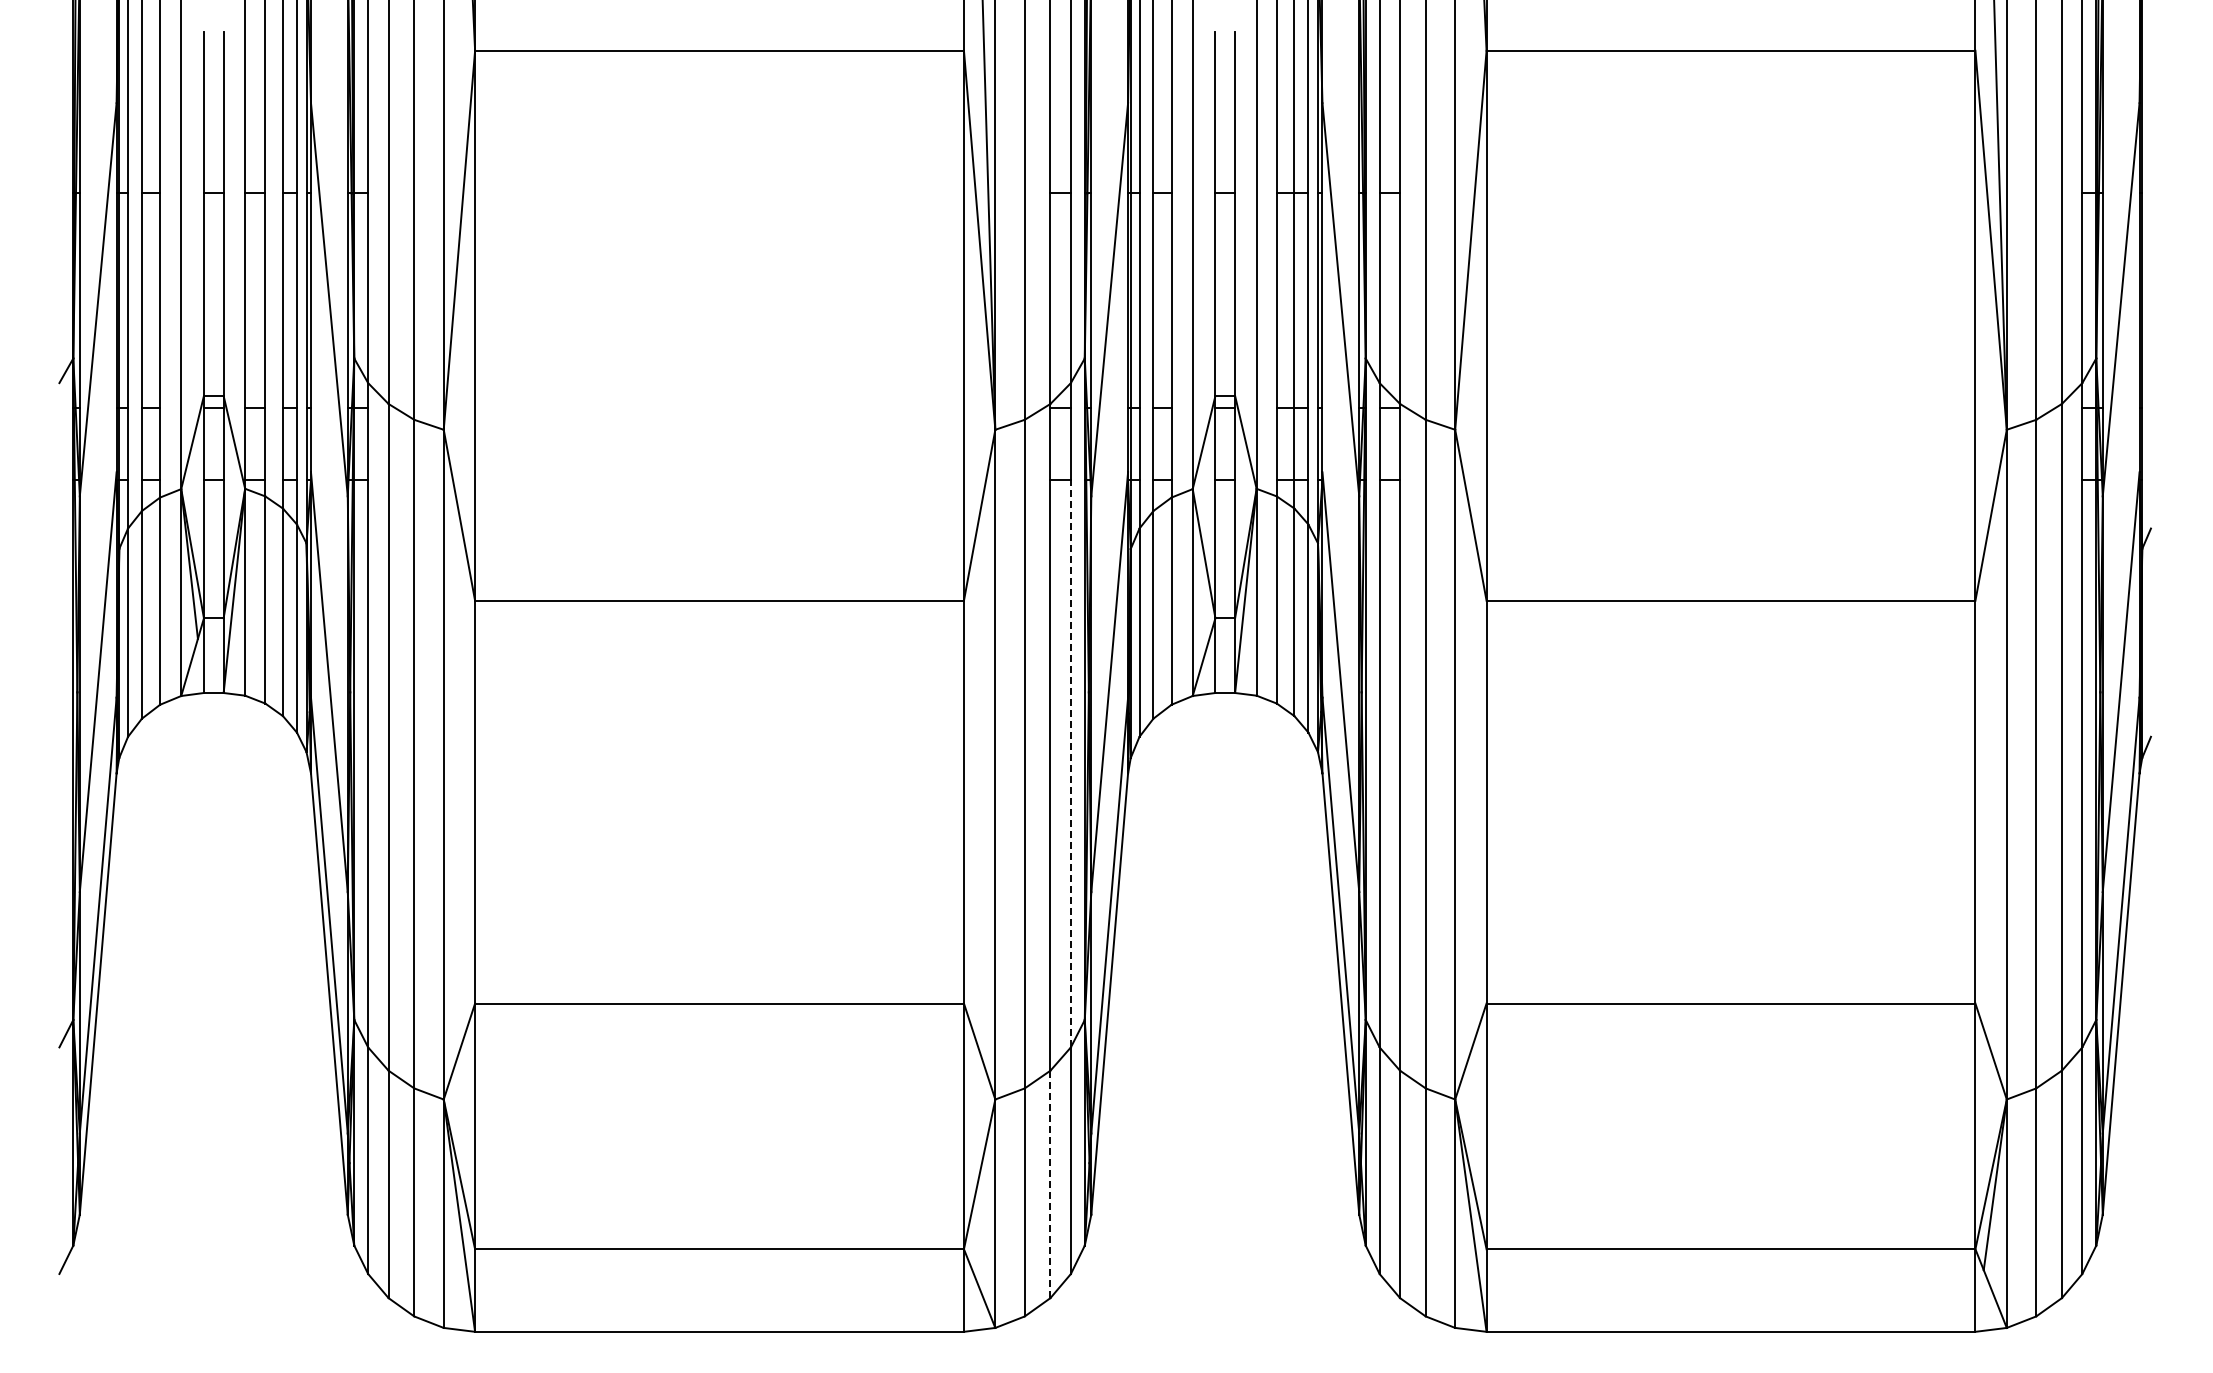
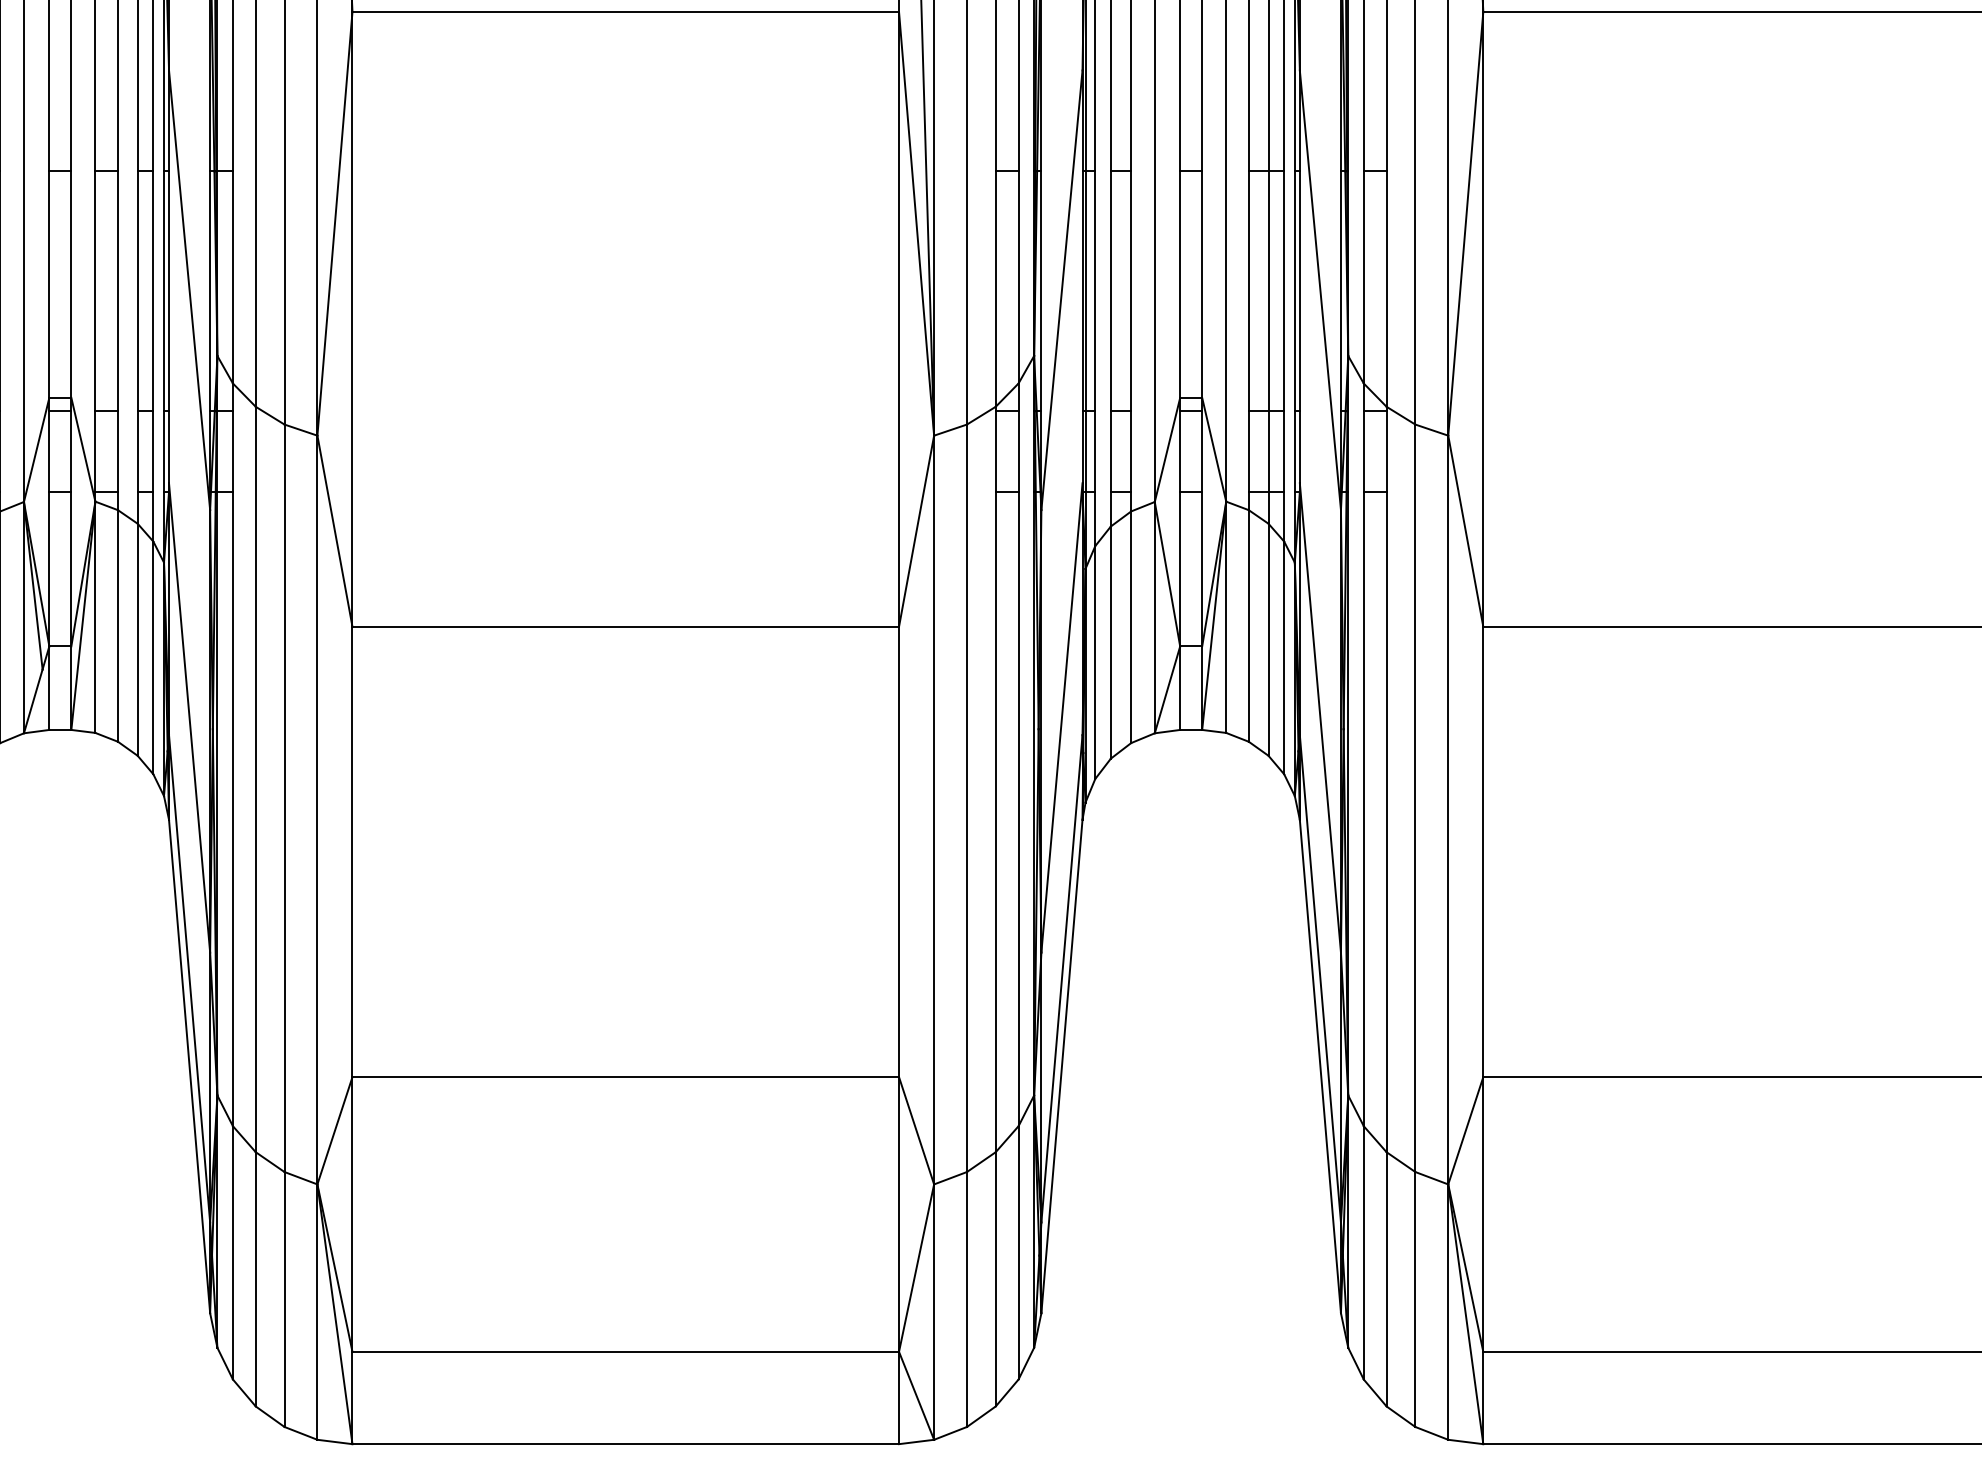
line: (1070, 763) -> (1018, 808), dashed -> solid
line: (1050, 1184) -> (995, 1279), dashed -> solid

